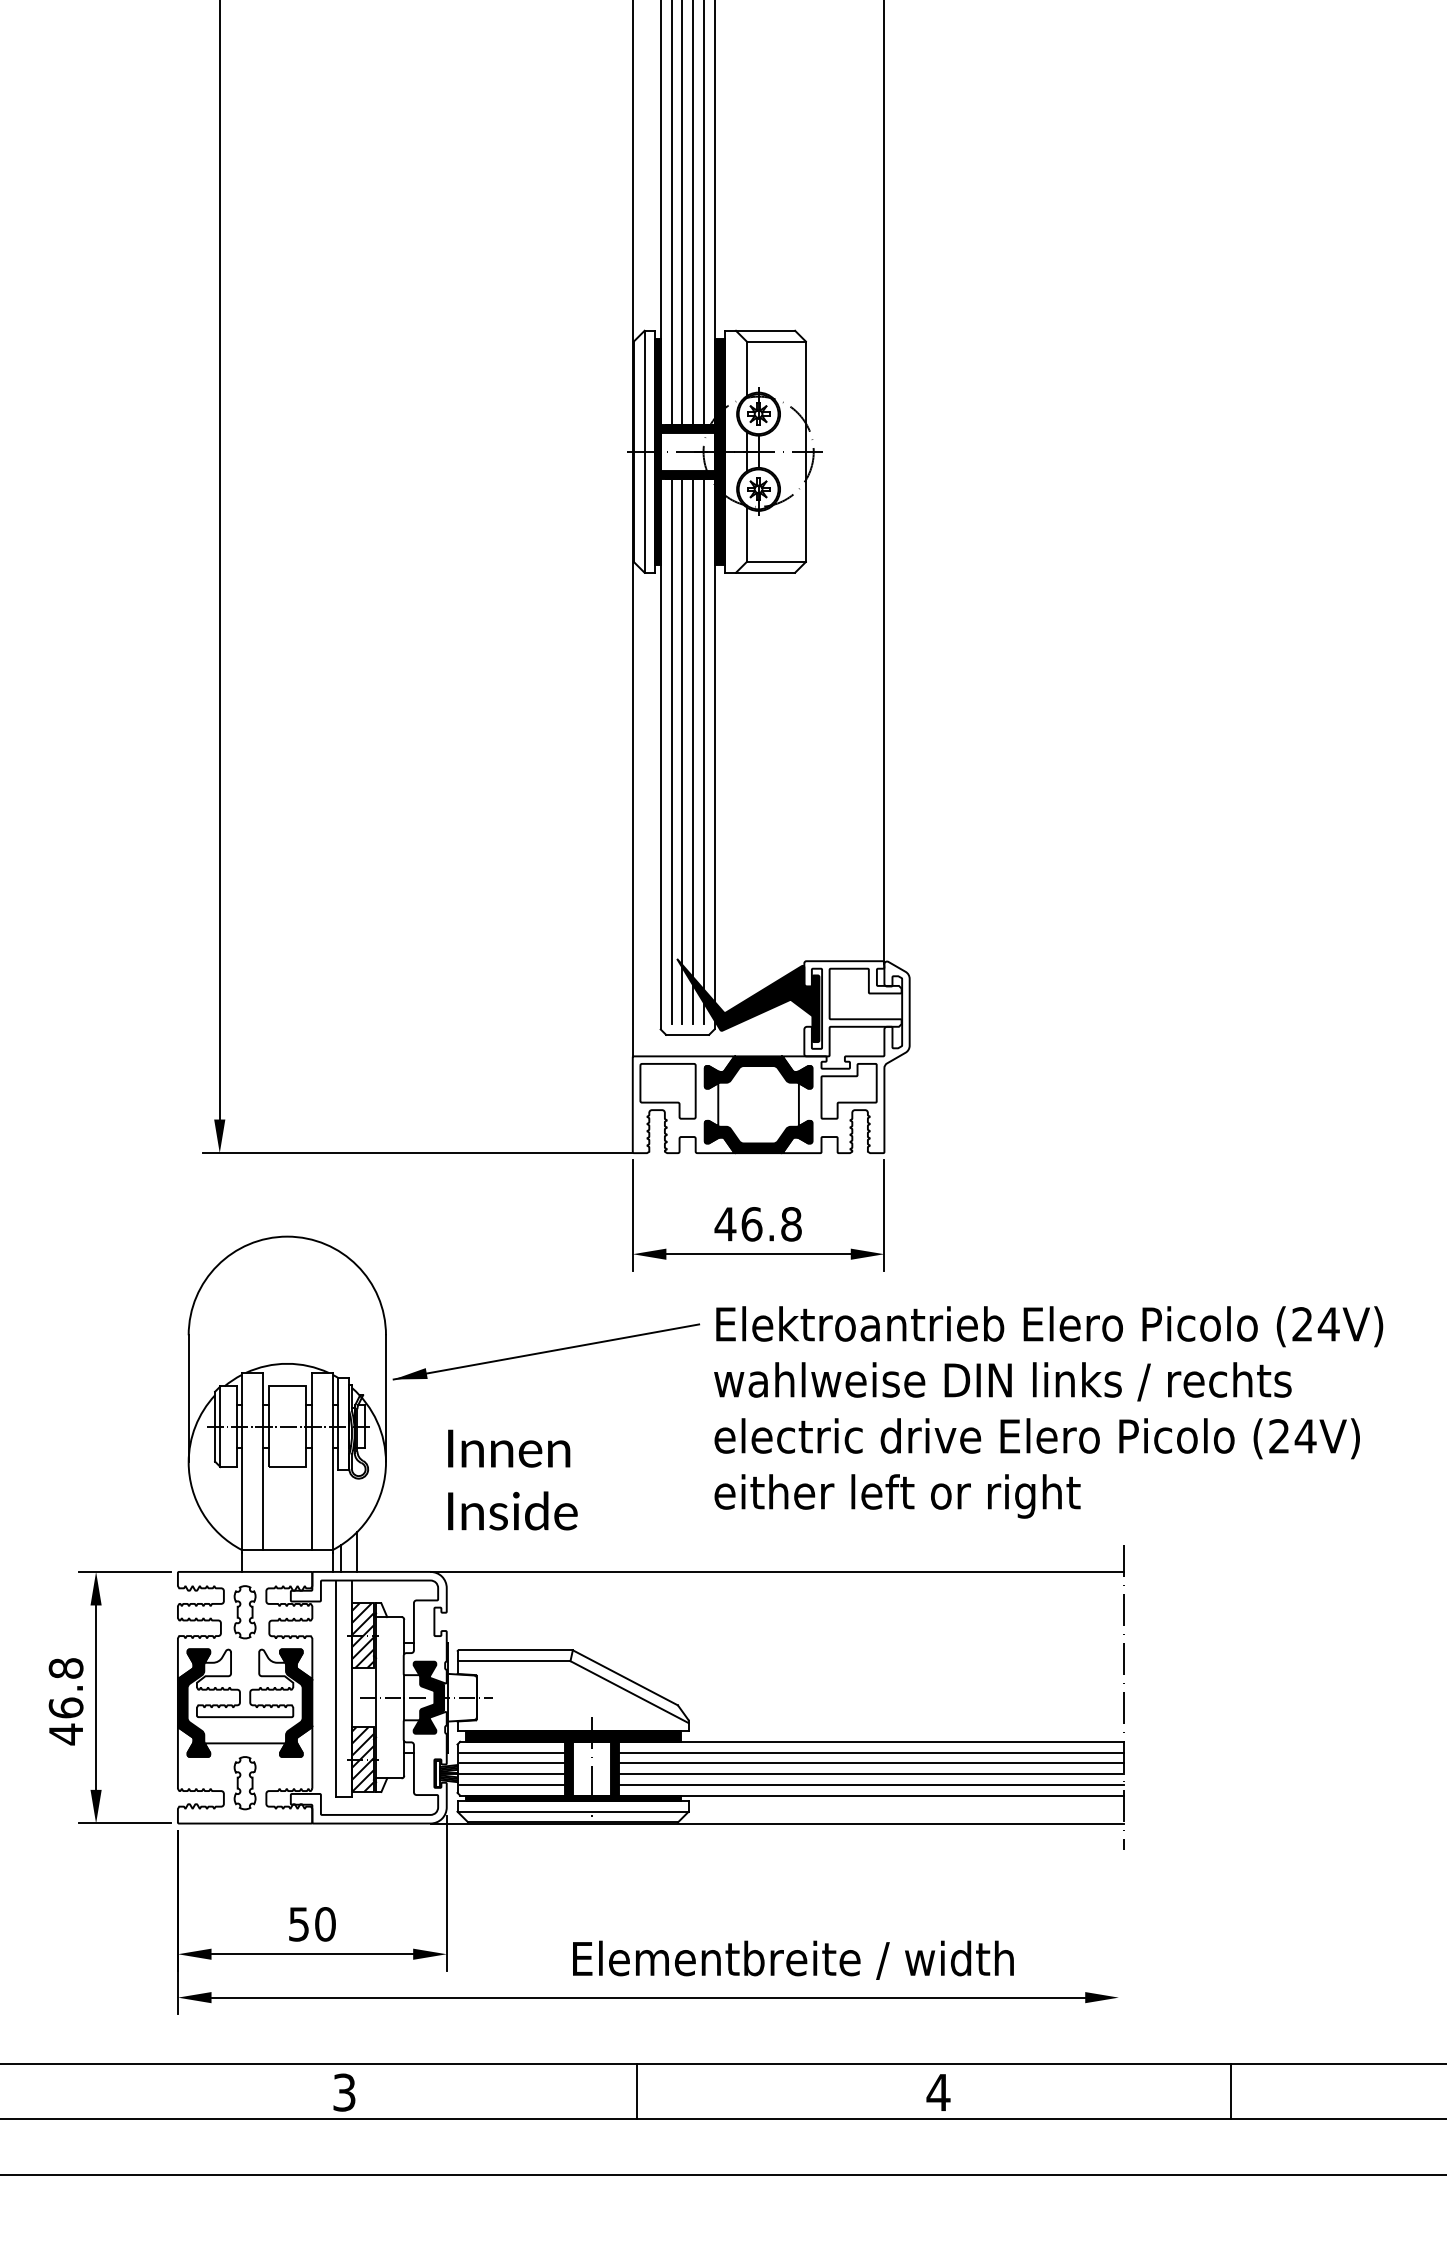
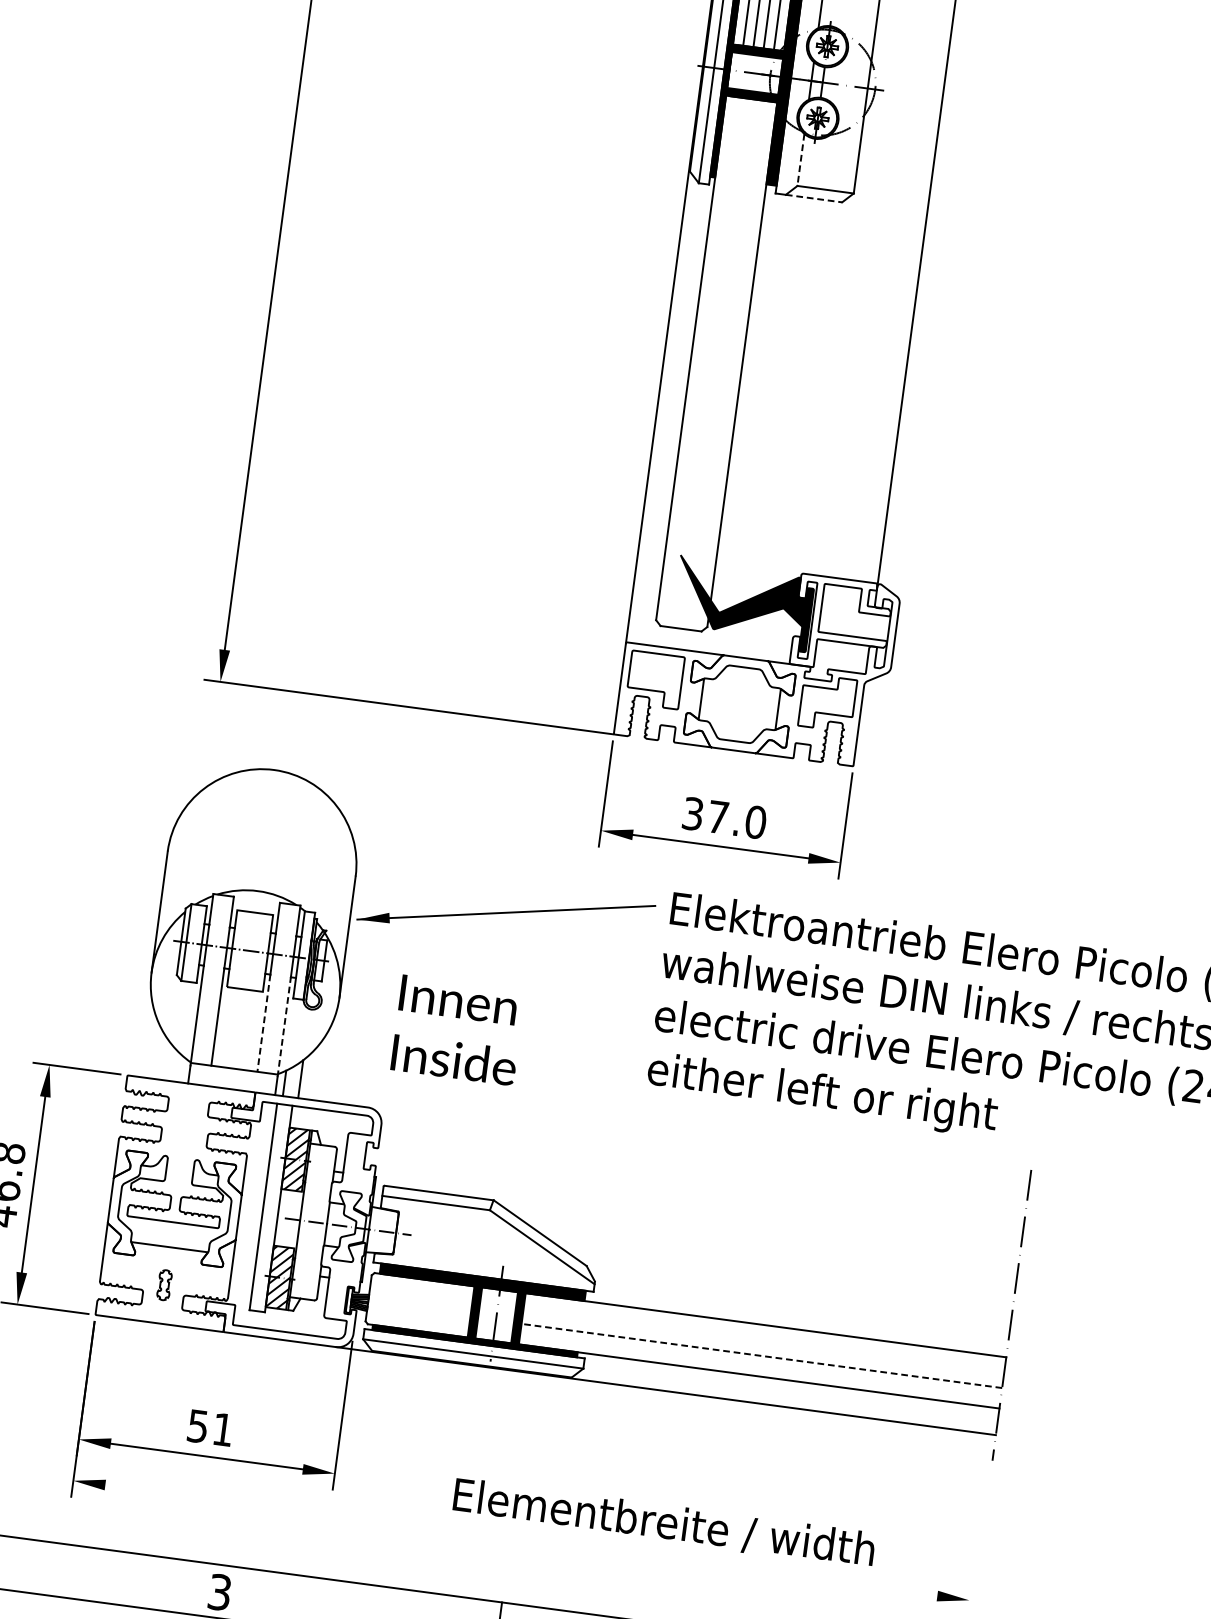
line: (746, 535) -> (800, 160), solid -> dashed
line: (765, 572) -> (813, 198), solid -> dashed
line: (671, 751) -> (701, 356), removed
line: (682, 751) -> (712, 358), removed
line: (693, 751) -> (722, 359), removed
line: (703, 751) -> (732, 360), removed
fill: (758, 1072) -> (743, 673), removed
fill: (758, 1136) -> (735, 734), removed
text: (757, 1224) -> (723, 818), 46.8 -> 37.0
line: (311, 1499) -> (263, 1023), solid -> dashed
line: (333, 1500) -> (284, 1027), solid -> dashed
line: (776, 1571) -> (697, 1151), removed
part: (244, 1612) -> (185, 1122), removed
fill: (428, 1697) -> (350, 1226), removed
fill: (193, 1702) -> (125, 1201), removed
fill: (296, 1702) -> (223, 1214), removed
line: (512, 1752) -> (423, 1289), removed
line: (870, 1752) -> (764, 1335), removed
line: (512, 1763) -> (421, 1300), removed
line: (870, 1763) -> (762, 1345), removed
line: (512, 1774) -> (420, 1310), removed
line: (870, 1774) -> (761, 1356), solid -> dashed
part: (244, 1783) -> (163, 1285), size x0.6
line: (512, 1784) -> (419, 1320), removed
line: (870, 1784) -> (759, 1365), removed
text: (325, 1924) -> (223, 1429), 50 -> 51
line: (648, 1997) -> (521, 1540), removed

